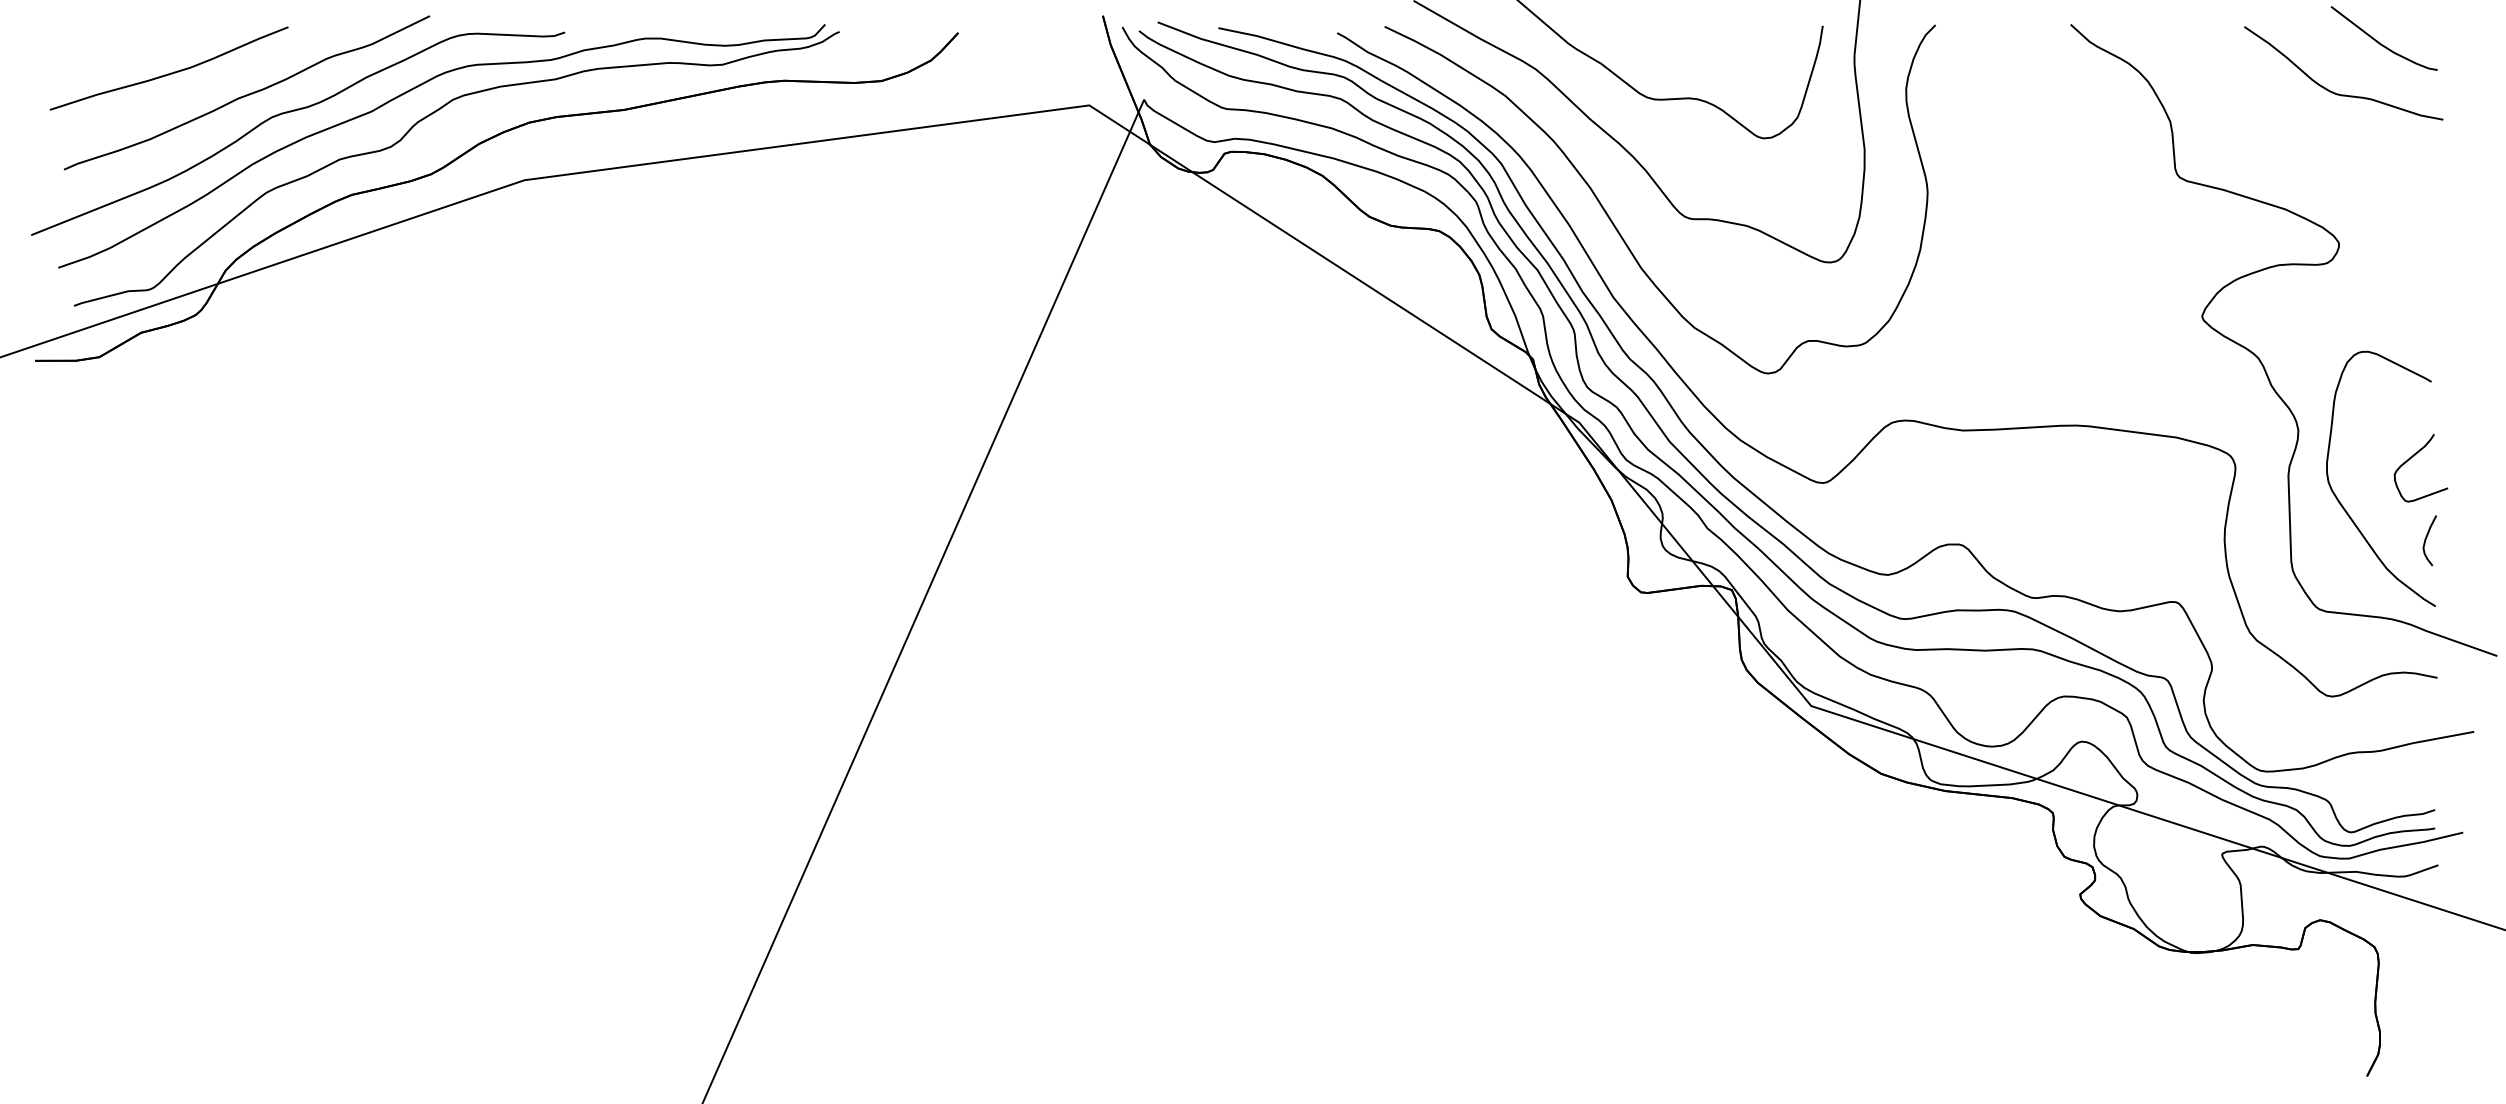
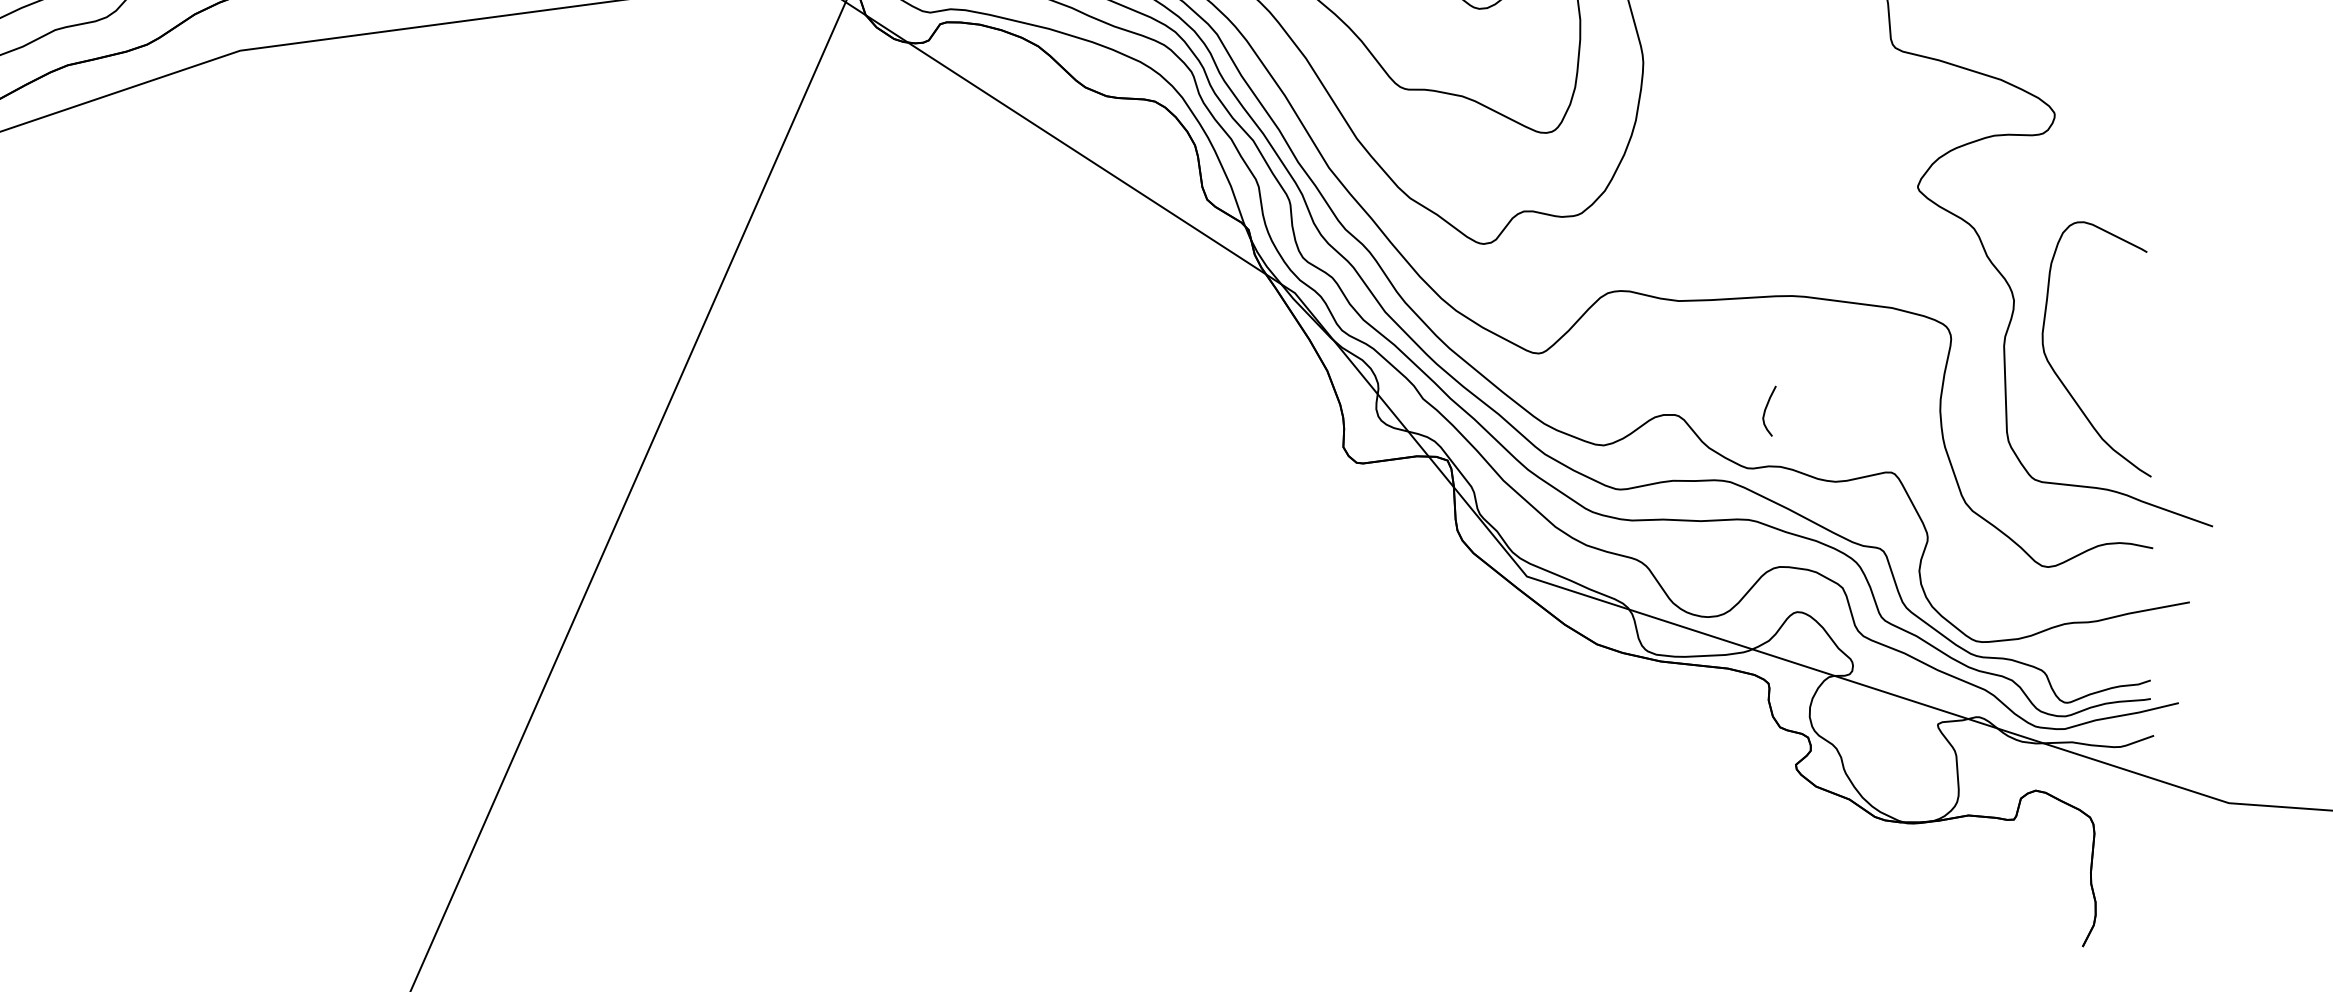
curve: (2414, 456) -> (2130, 326), removed
curve: (2426, 540) -> (1766, 410), moved

